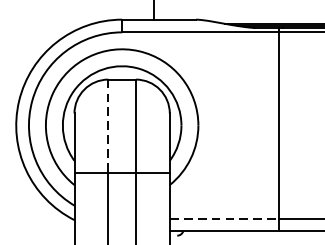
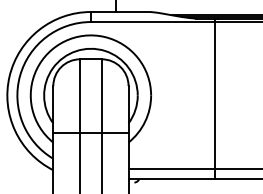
line: (108, 126) -> (80, 96), dashed -> solid
line: (225, 219) -> (172, 169), dashed -> solid

